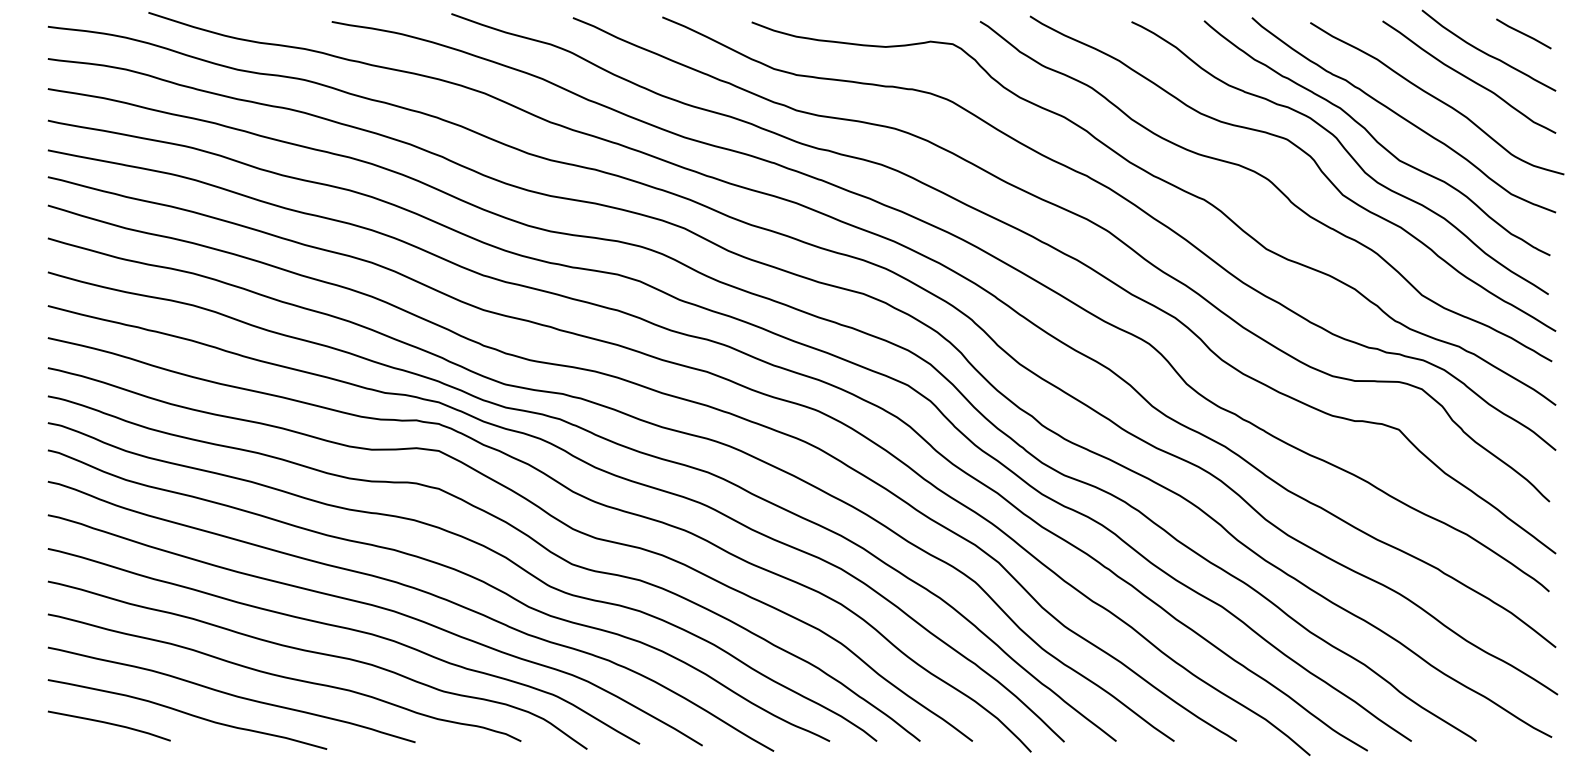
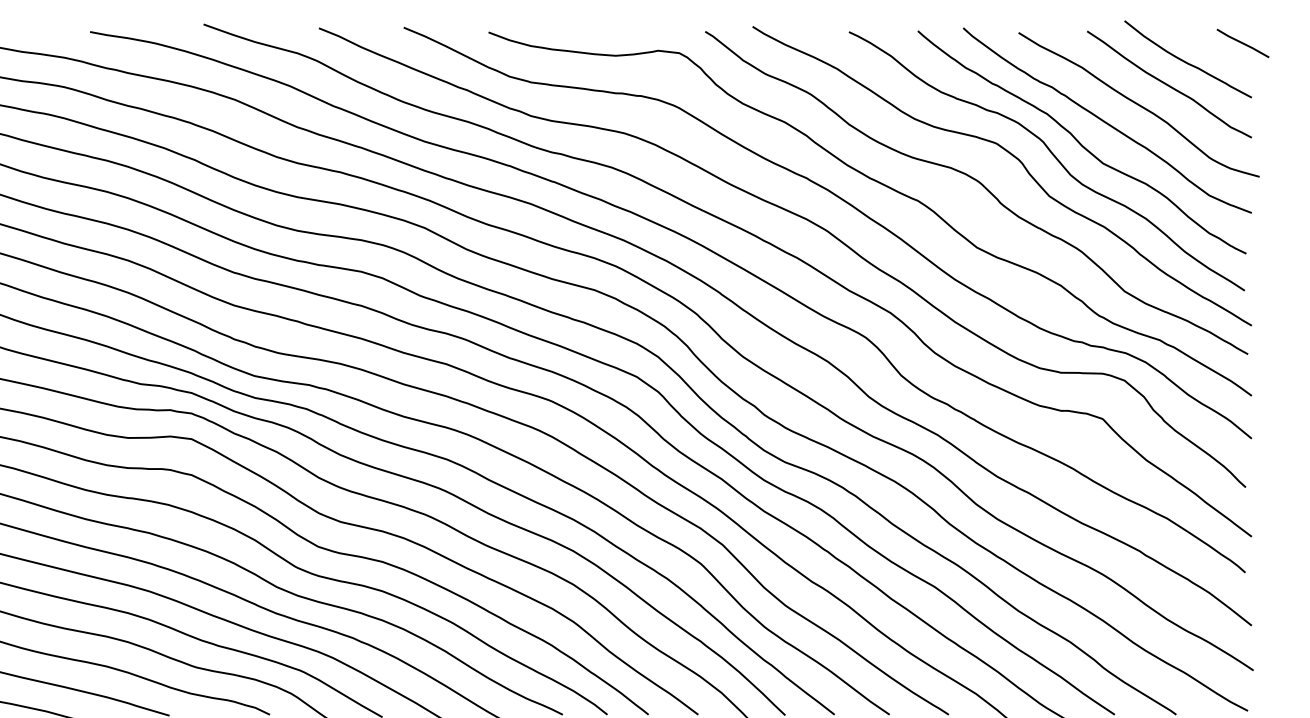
line: (1523, 33) -> (1242, 43), moved

